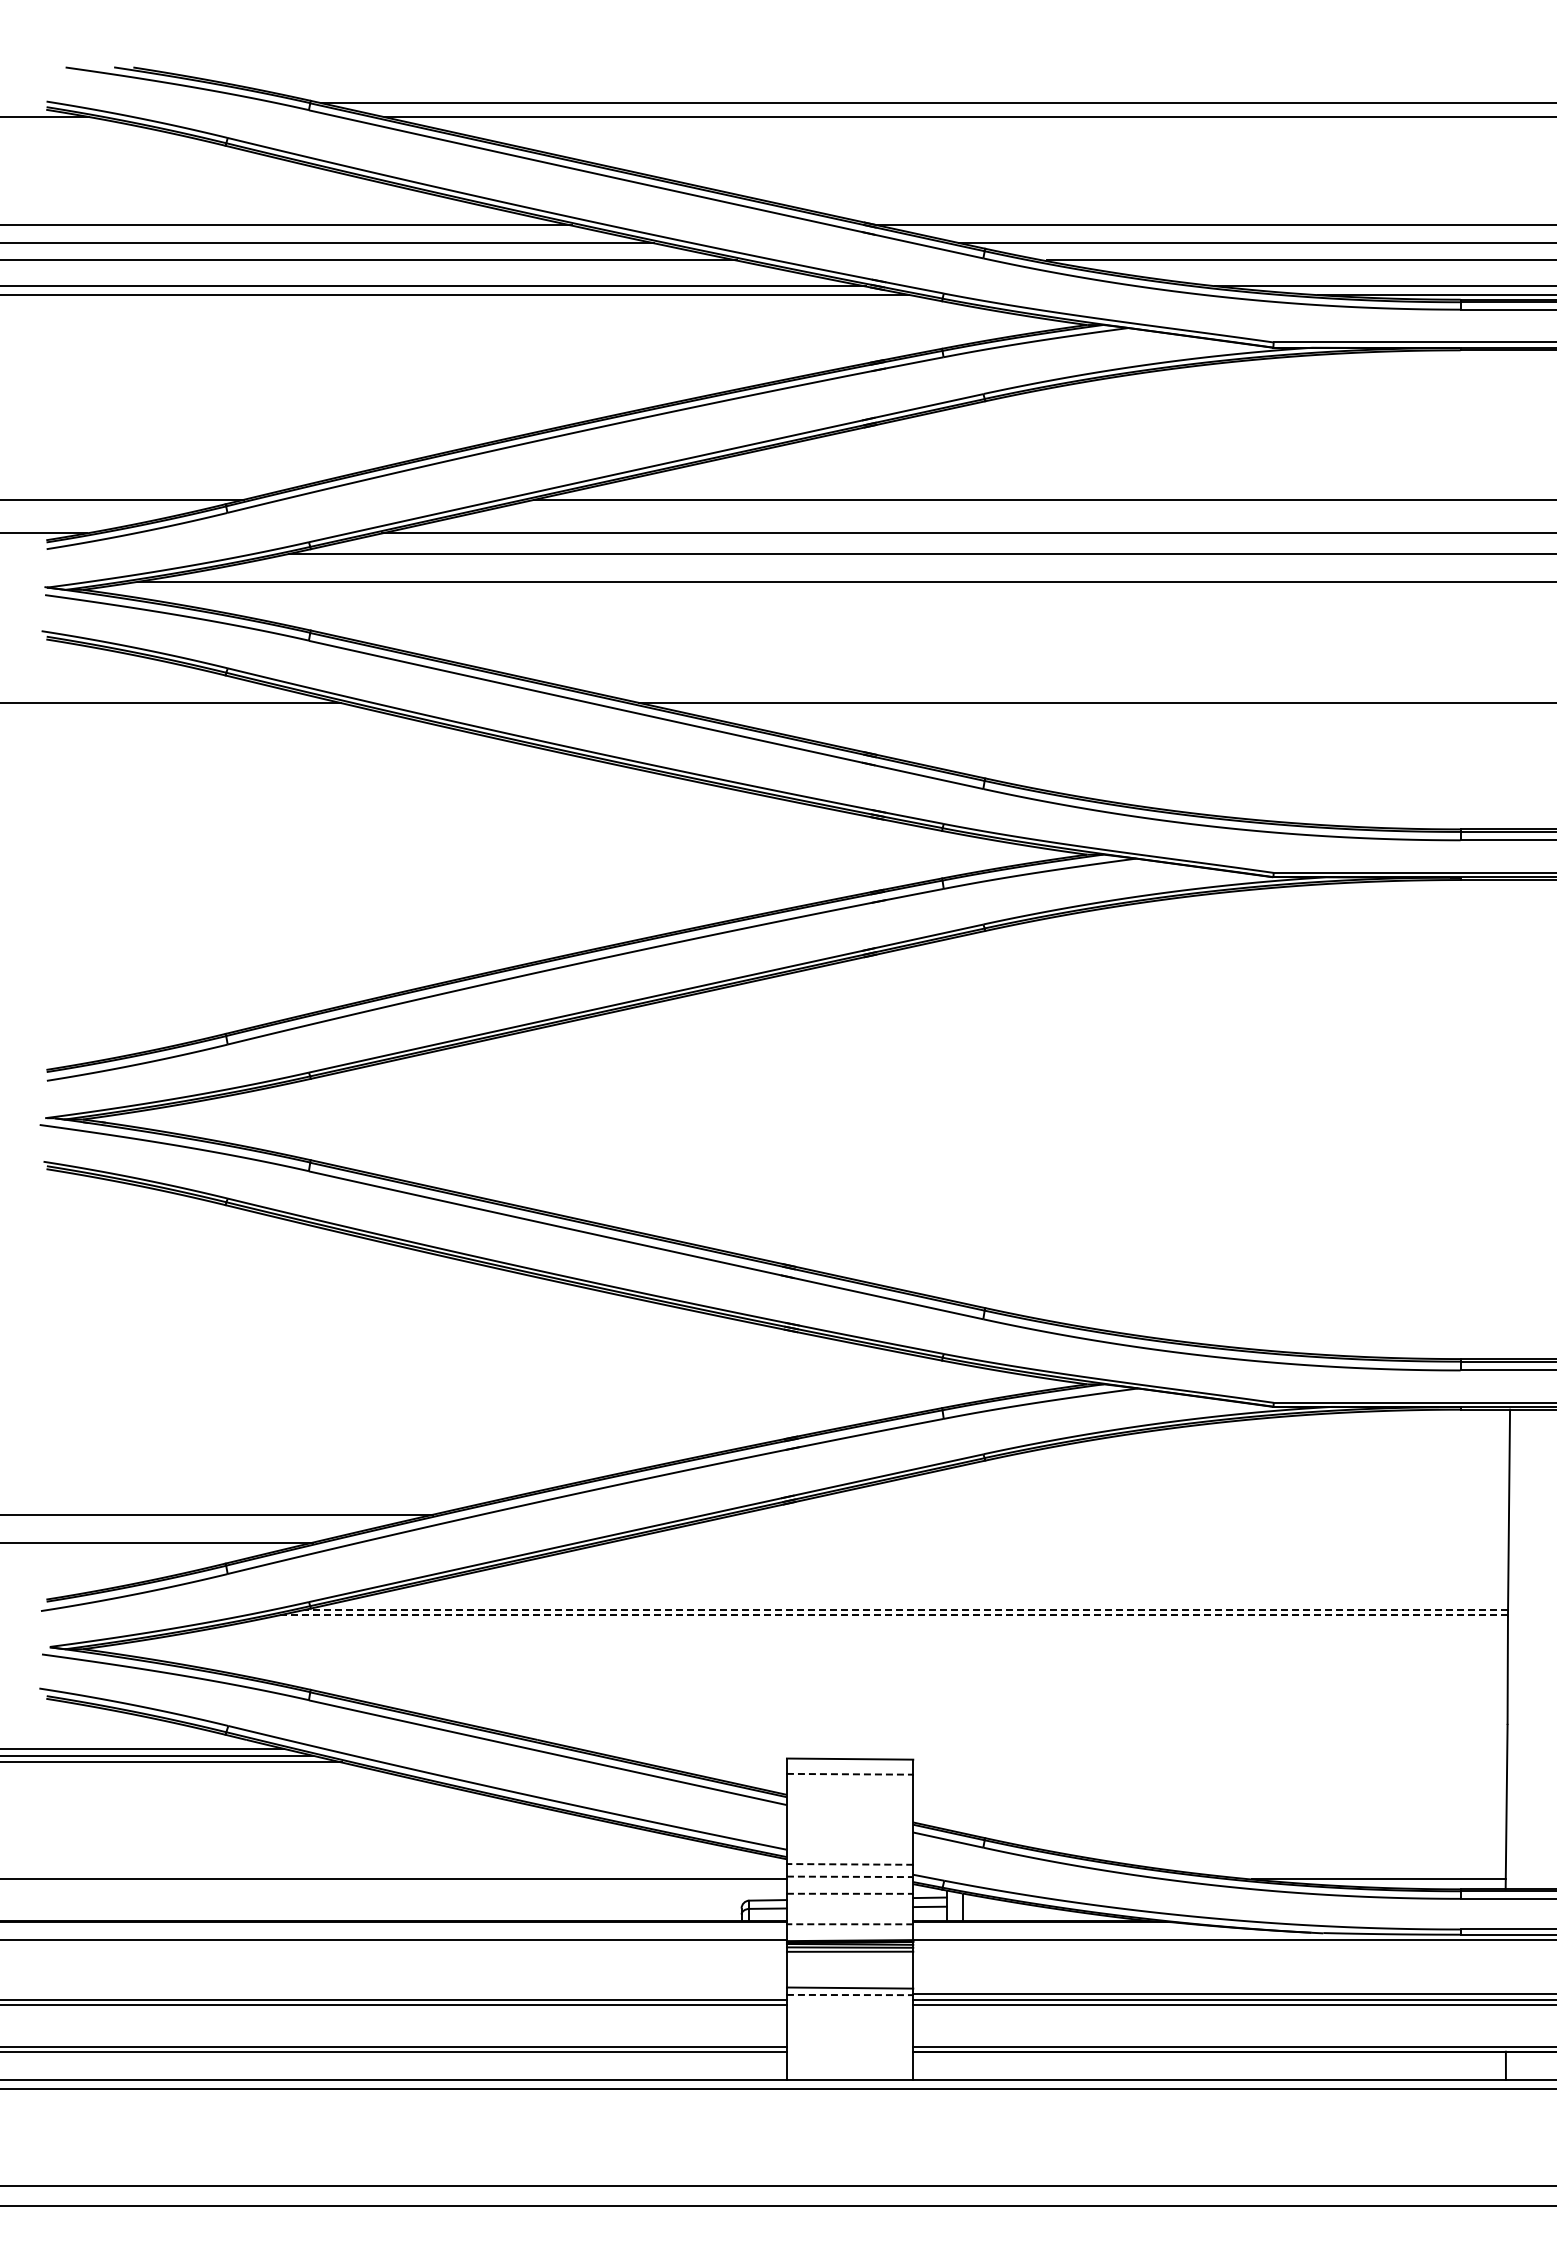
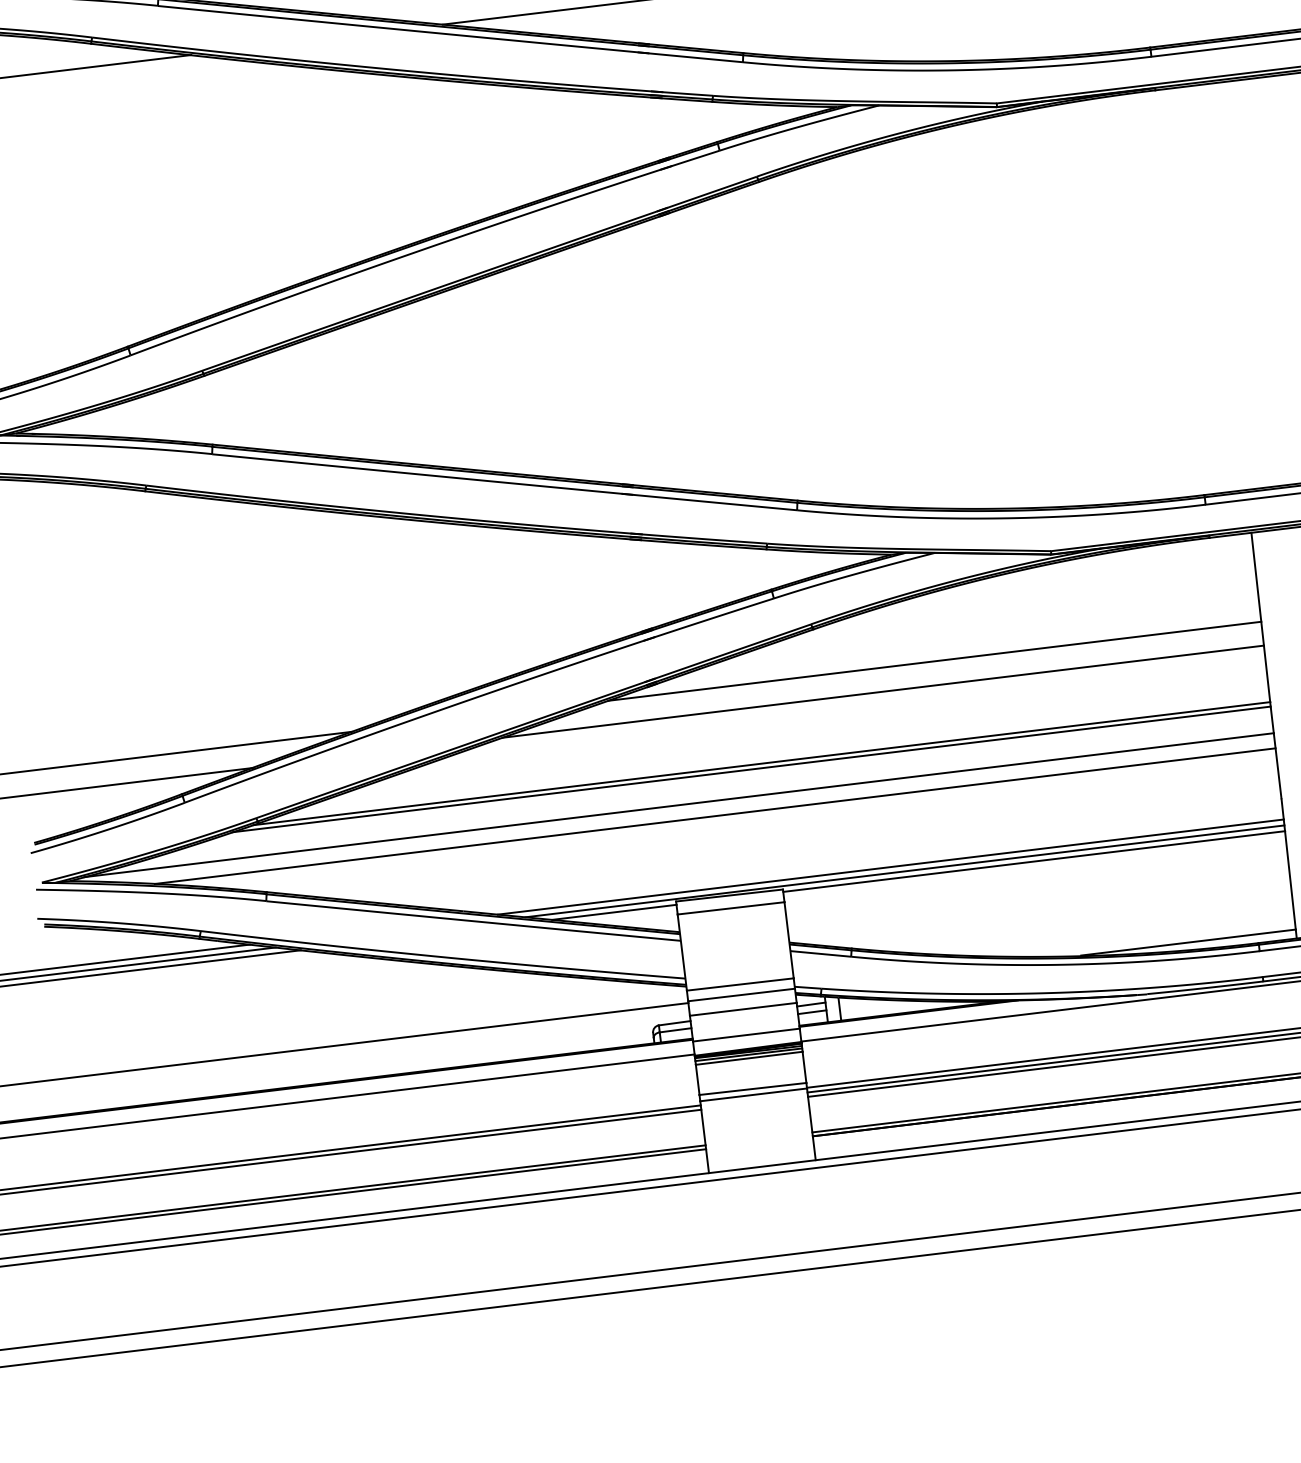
line: (1122, 1514) -> (934, 660), added
line: (1057, 1543) -> (882, 692), added
line: (906, 1609) -> (761, 763), dashed -> solid
line: (893, 1615) -> (751, 769), dashed -> solid
line: (804, 1646) -> (679, 805), added
line: (844, 1664) -> (715, 816), added
line: (1042, 1748) -> (891, 866), added
line: (1057, 1755) -> (904, 871), added
line: (713, 1762) -> (614, 912), added
line: (1210, 1762) -> (1034, 861), added
line: (850, 1774) -> (731, 908), dashed -> solid
line: (849, 1864) -> (739, 984), dashed -> solid
line: (850, 1876) -> (741, 994), dashed -> solid
line: (850, 1893) -> (743, 1009), dashed -> solid
line: (849, 1924) -> (745, 1035), dashed -> solid
line: (850, 1995) -> (754, 1095), dashed -> solid

